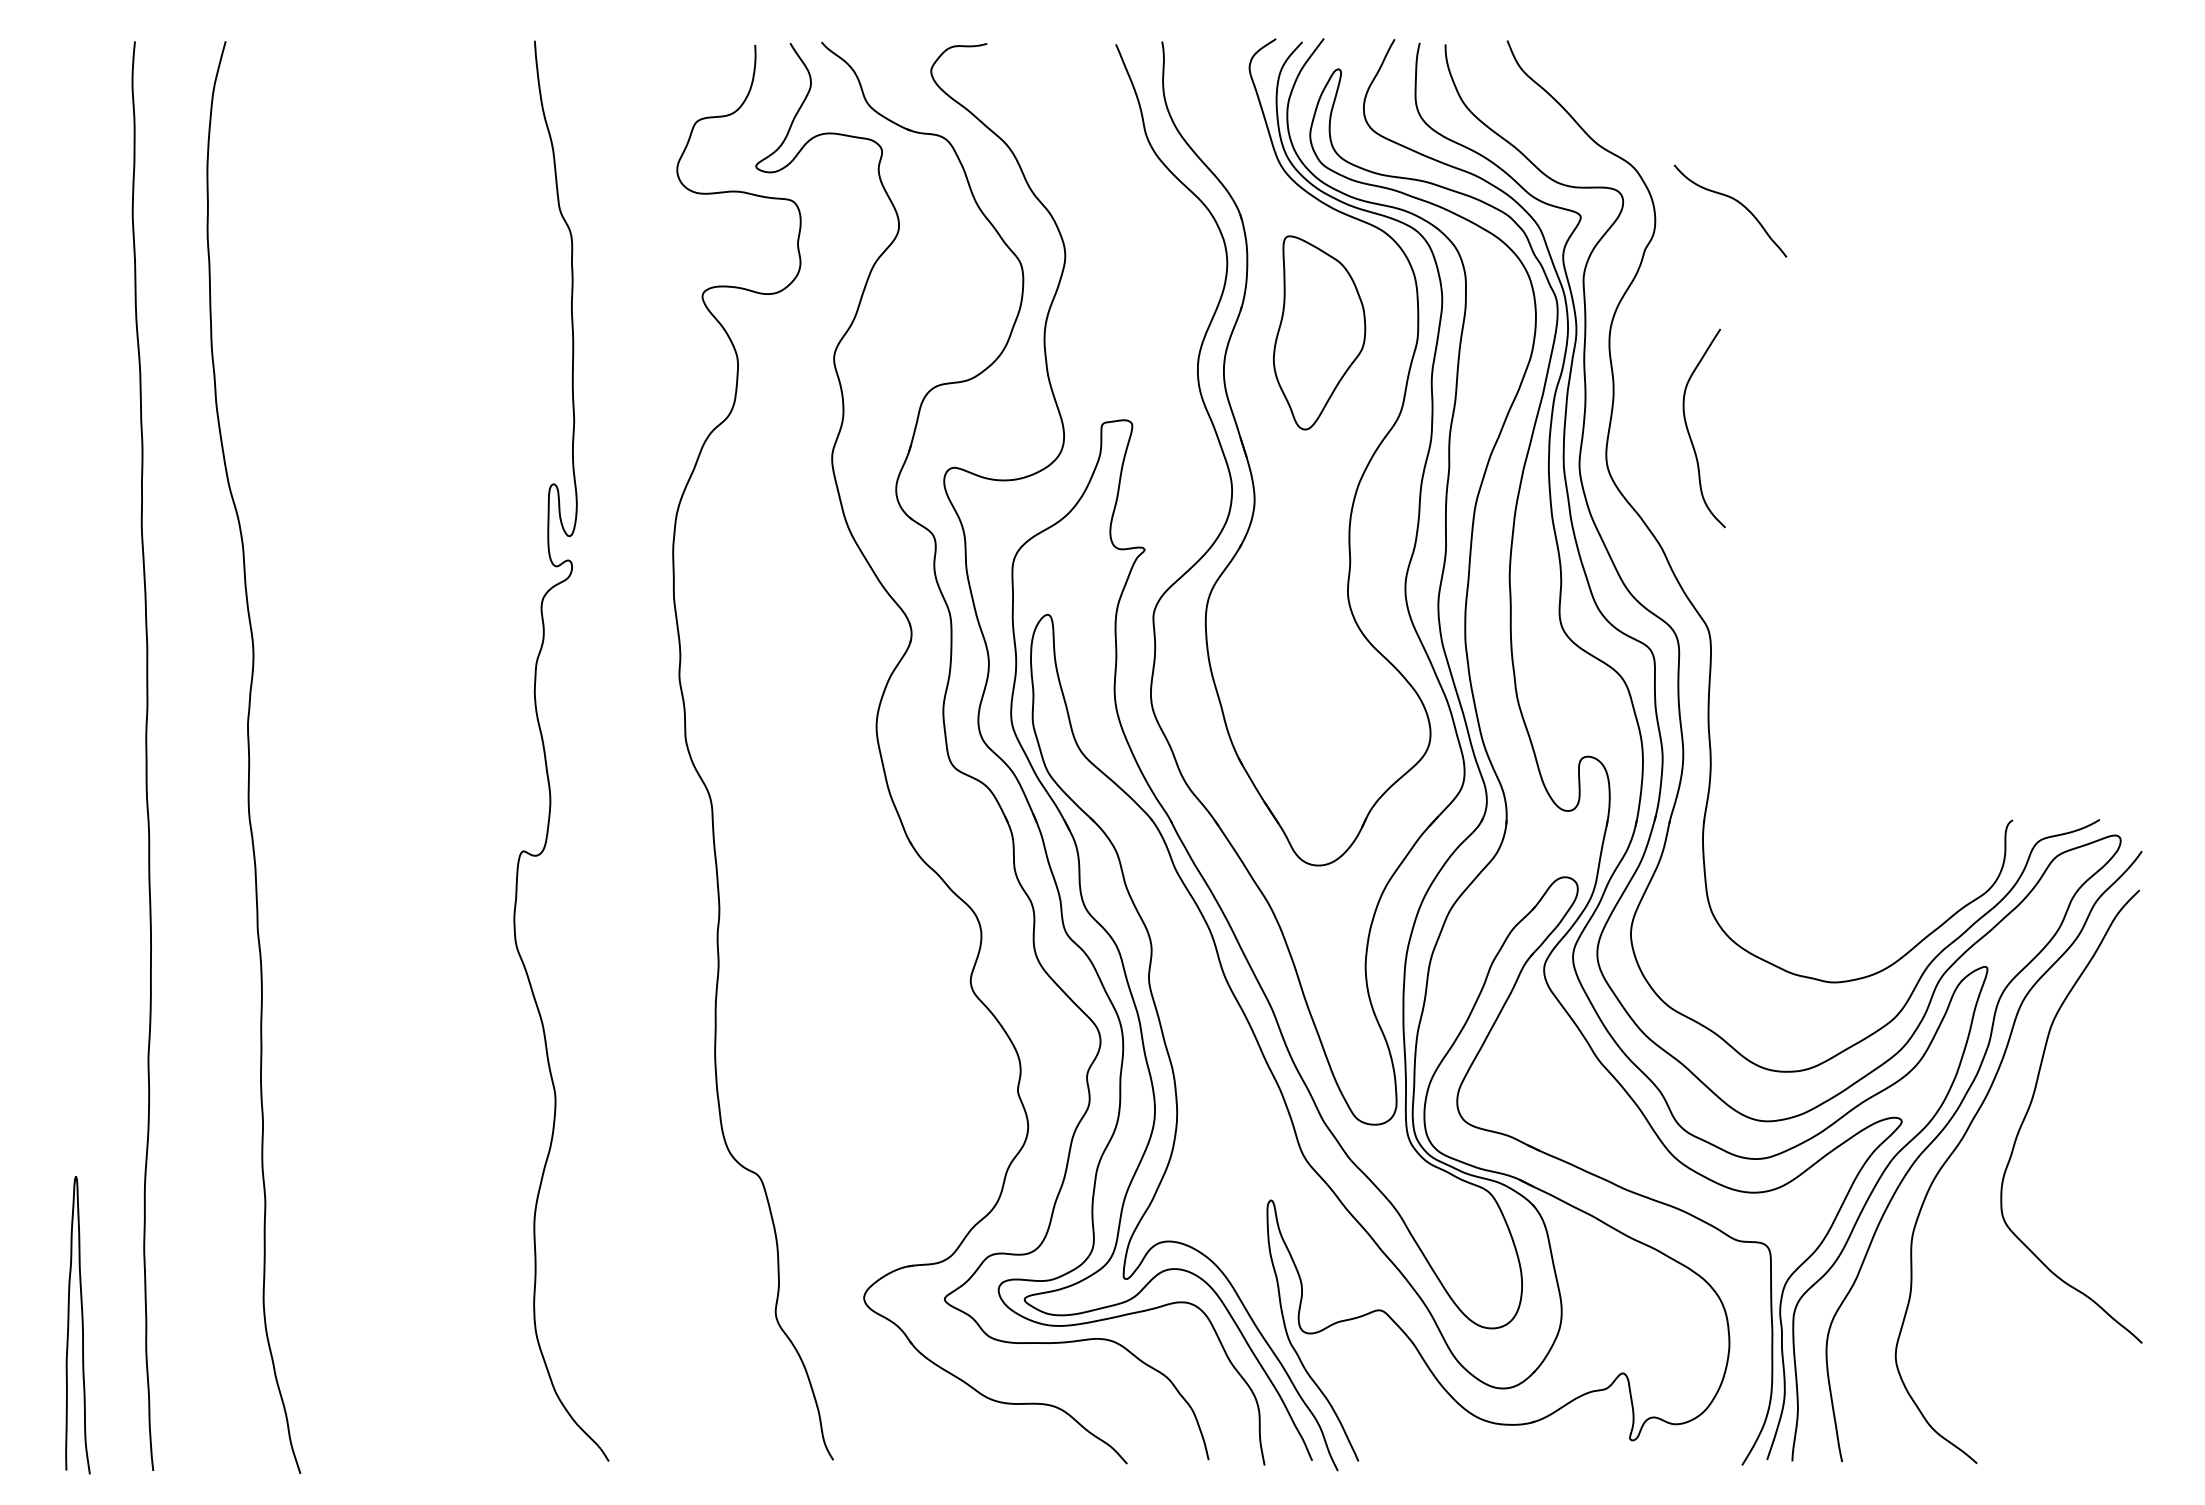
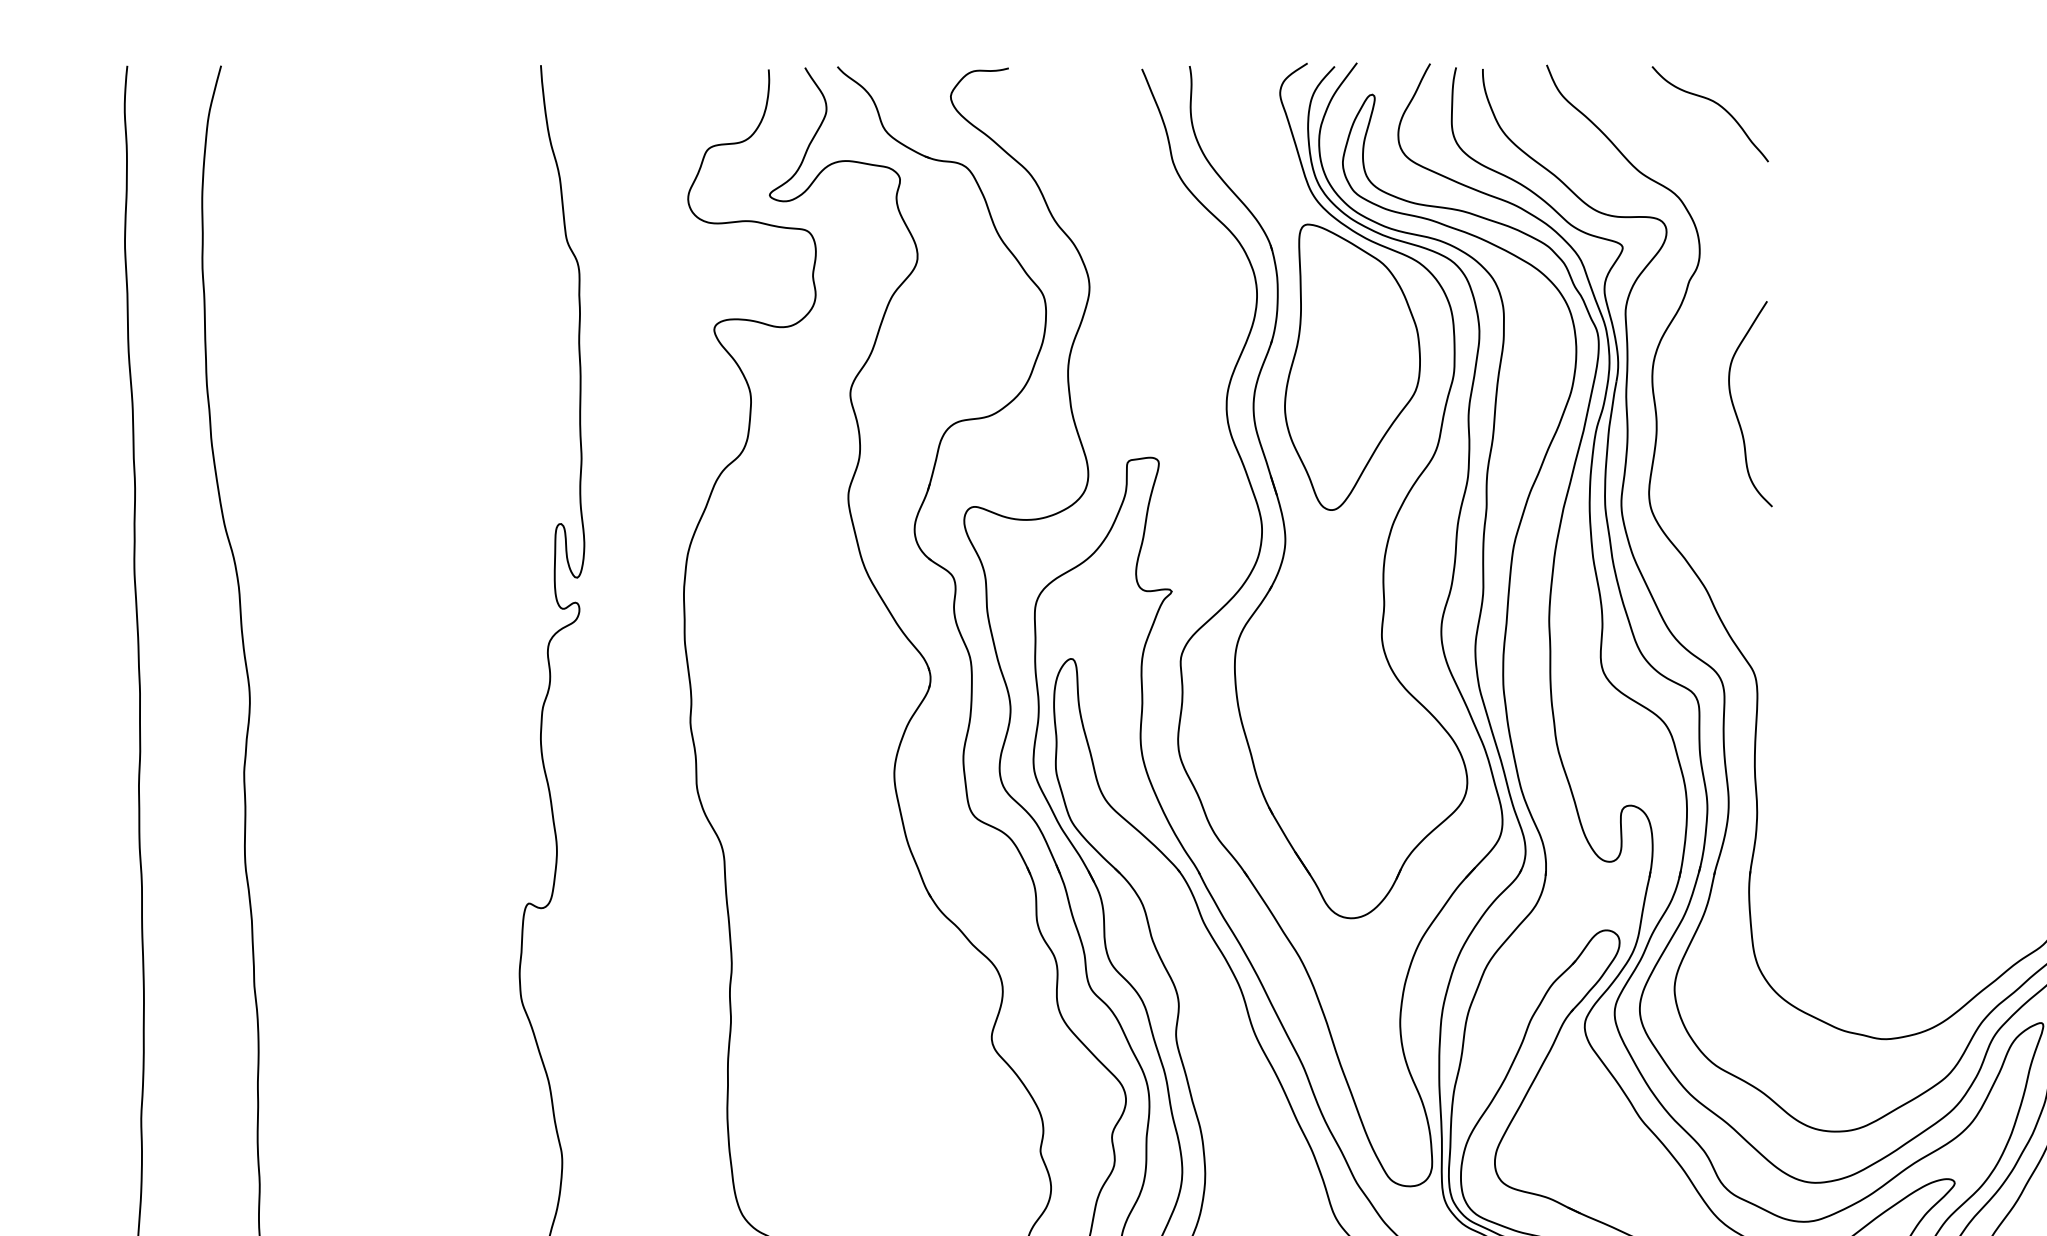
curve: (1737, 202) -> (1717, 105), moved
part: (1319, 332) -> (1352, 366), size x1.43
curve: (1689, 431) -> (1735, 407), moved

